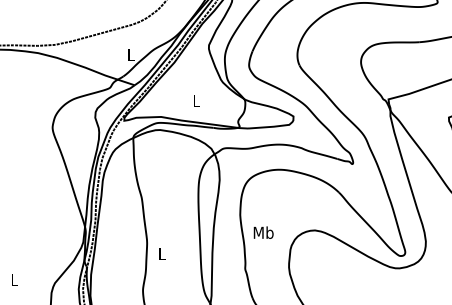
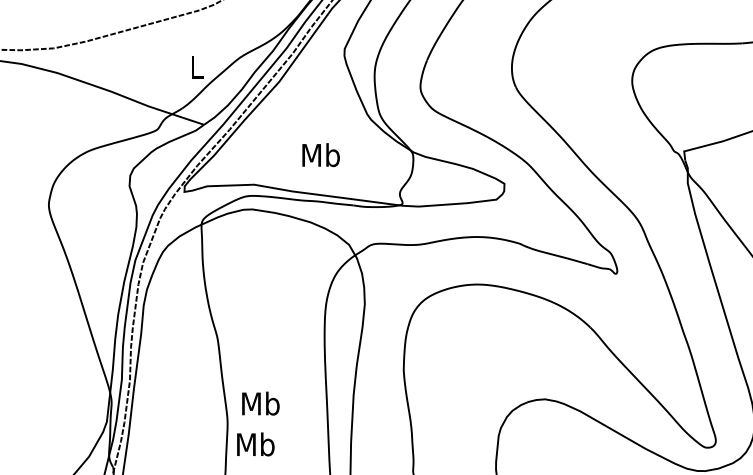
text: (196, 101) -> (320, 155), L -> Mb
text: (263, 232) -> (260, 403), moved
text: (161, 254) -> (254, 444), L -> Mb

